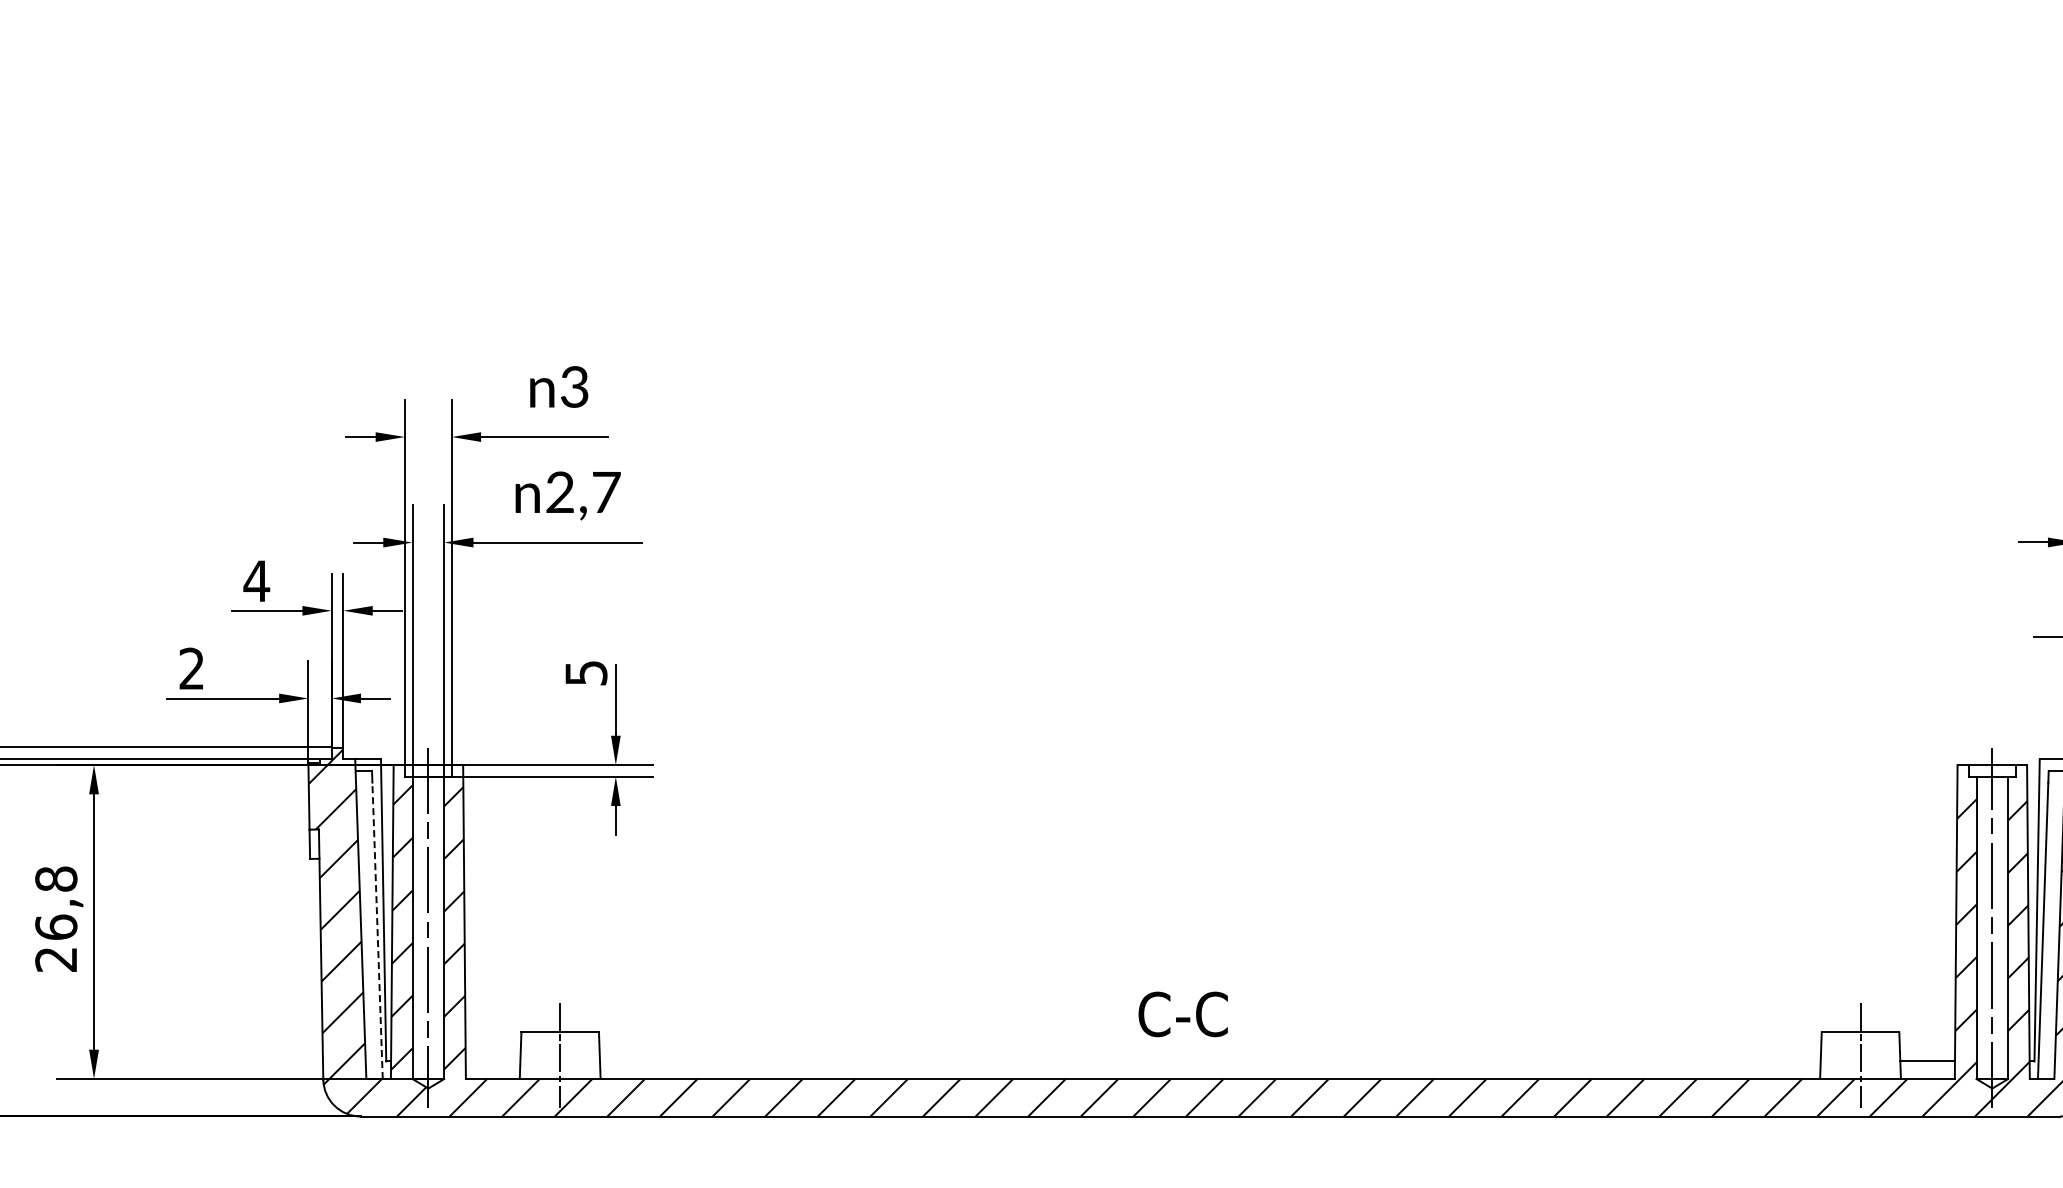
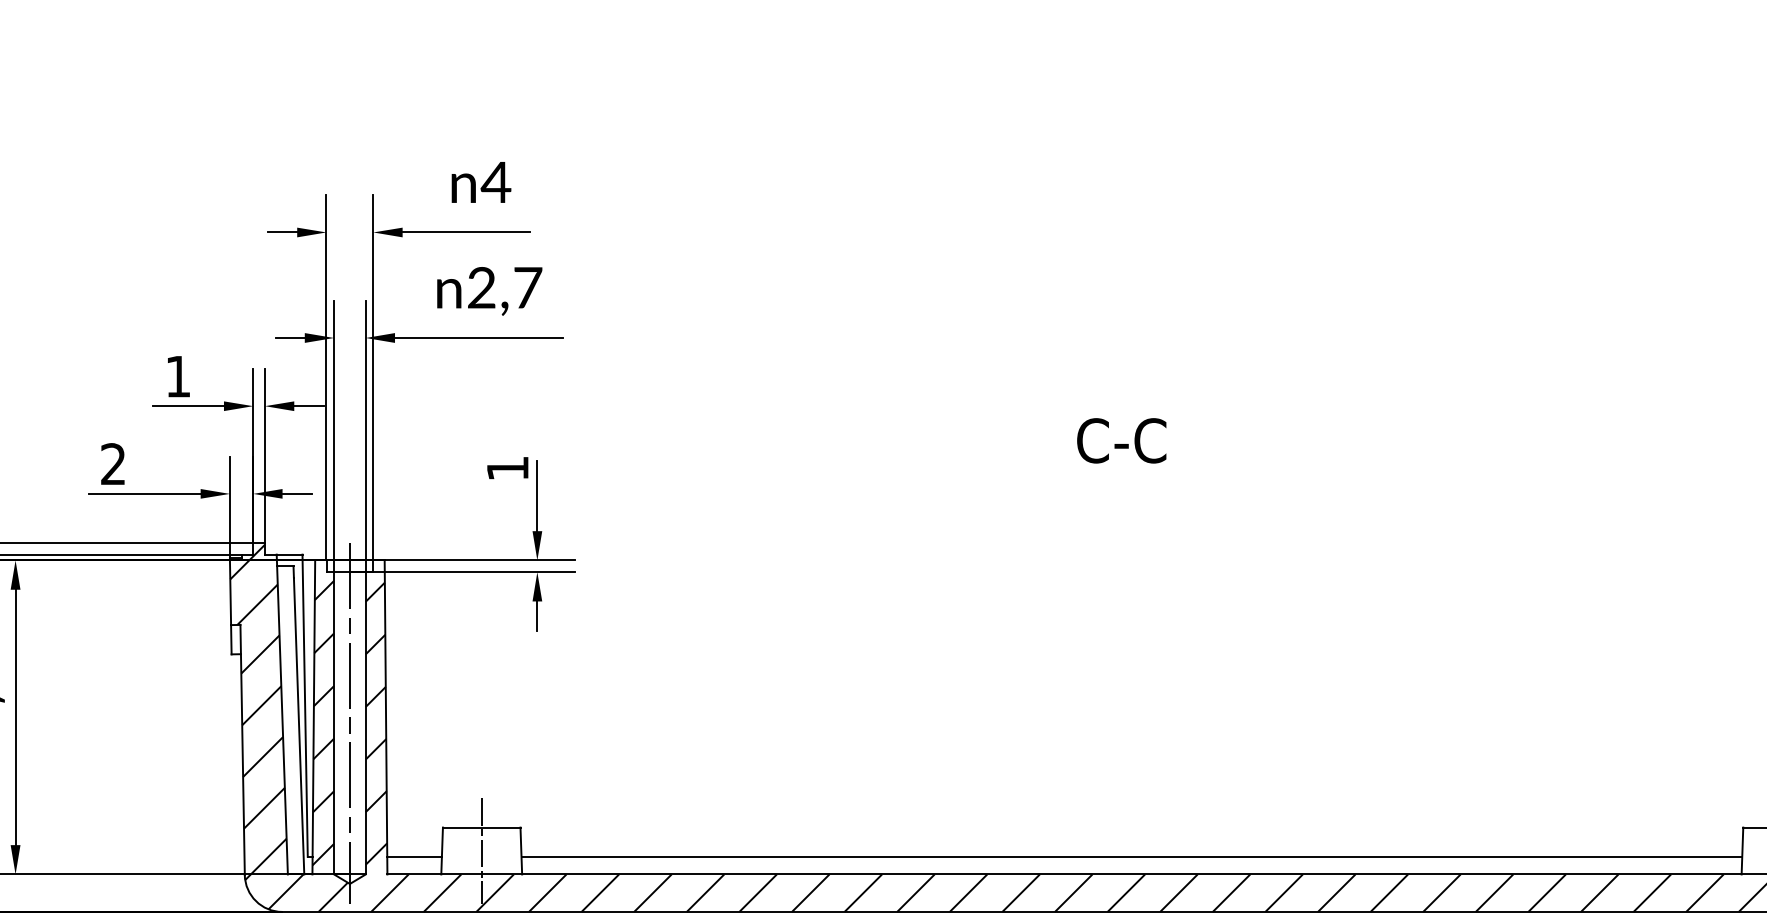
text: (574, 386) -> (496, 181), 3 -> 4
text: (256, 580) -> (178, 375), 4 -> 1
text: (586, 673) -> (508, 468), 5 -> 1
line: (377, 930) -> (299, 725), dashed -> solid
text: (1182, 1014) -> (1121, 440), moved
line: (492, 1061) -> (414, 856), added
line: (1210, 1061) -> (1132, 856), added

